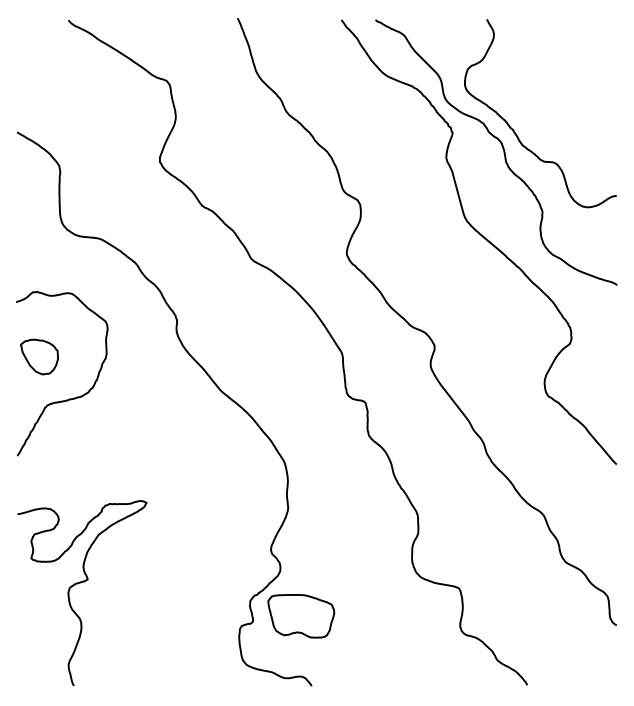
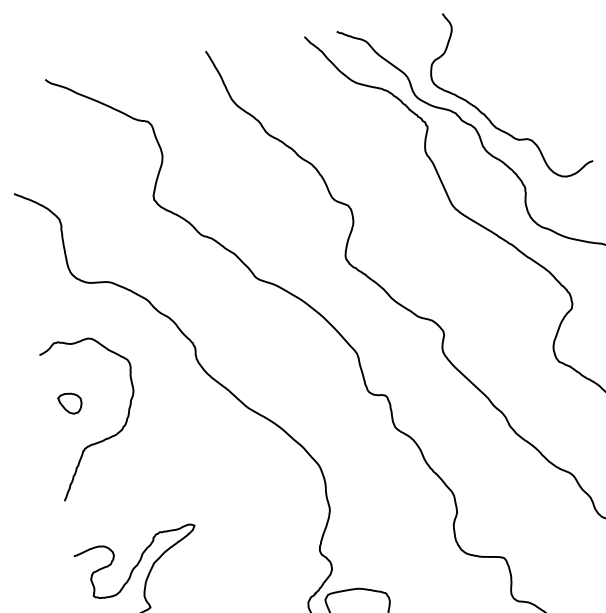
part: (39, 356) -> (70, 403), size x0.62

